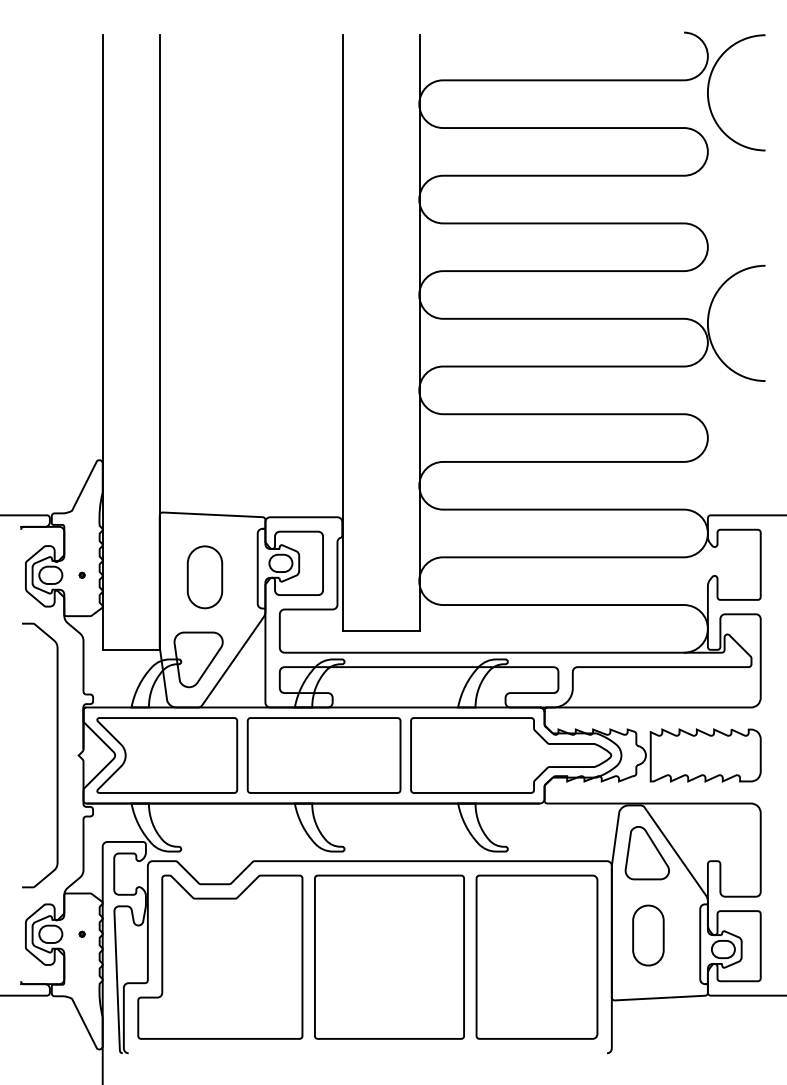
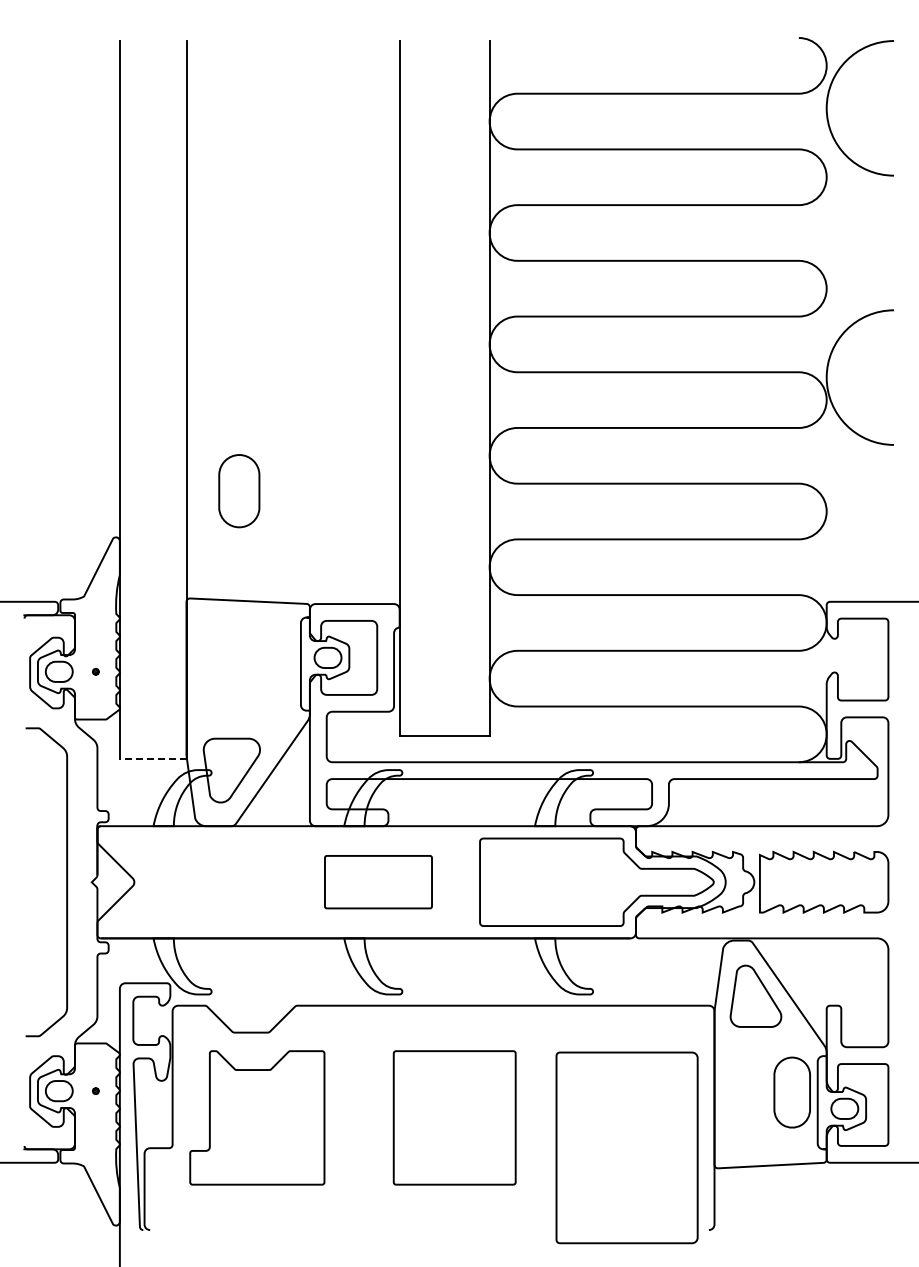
part: (205, 577) -> (239, 491), moved
line: (131, 649) -> (153, 758), solid -> dashed
part: (166, 754) -> (194, 881), removed
part: (324, 754) -> (378, 881), size x0.6
part: (647, 935) -> (791, 1092), moved
part: (220, 956) -> (257, 1117), size x0.7
part: (389, 956) -> (454, 1117), size x0.7
part: (536, 956) -> (626, 1147), moved

